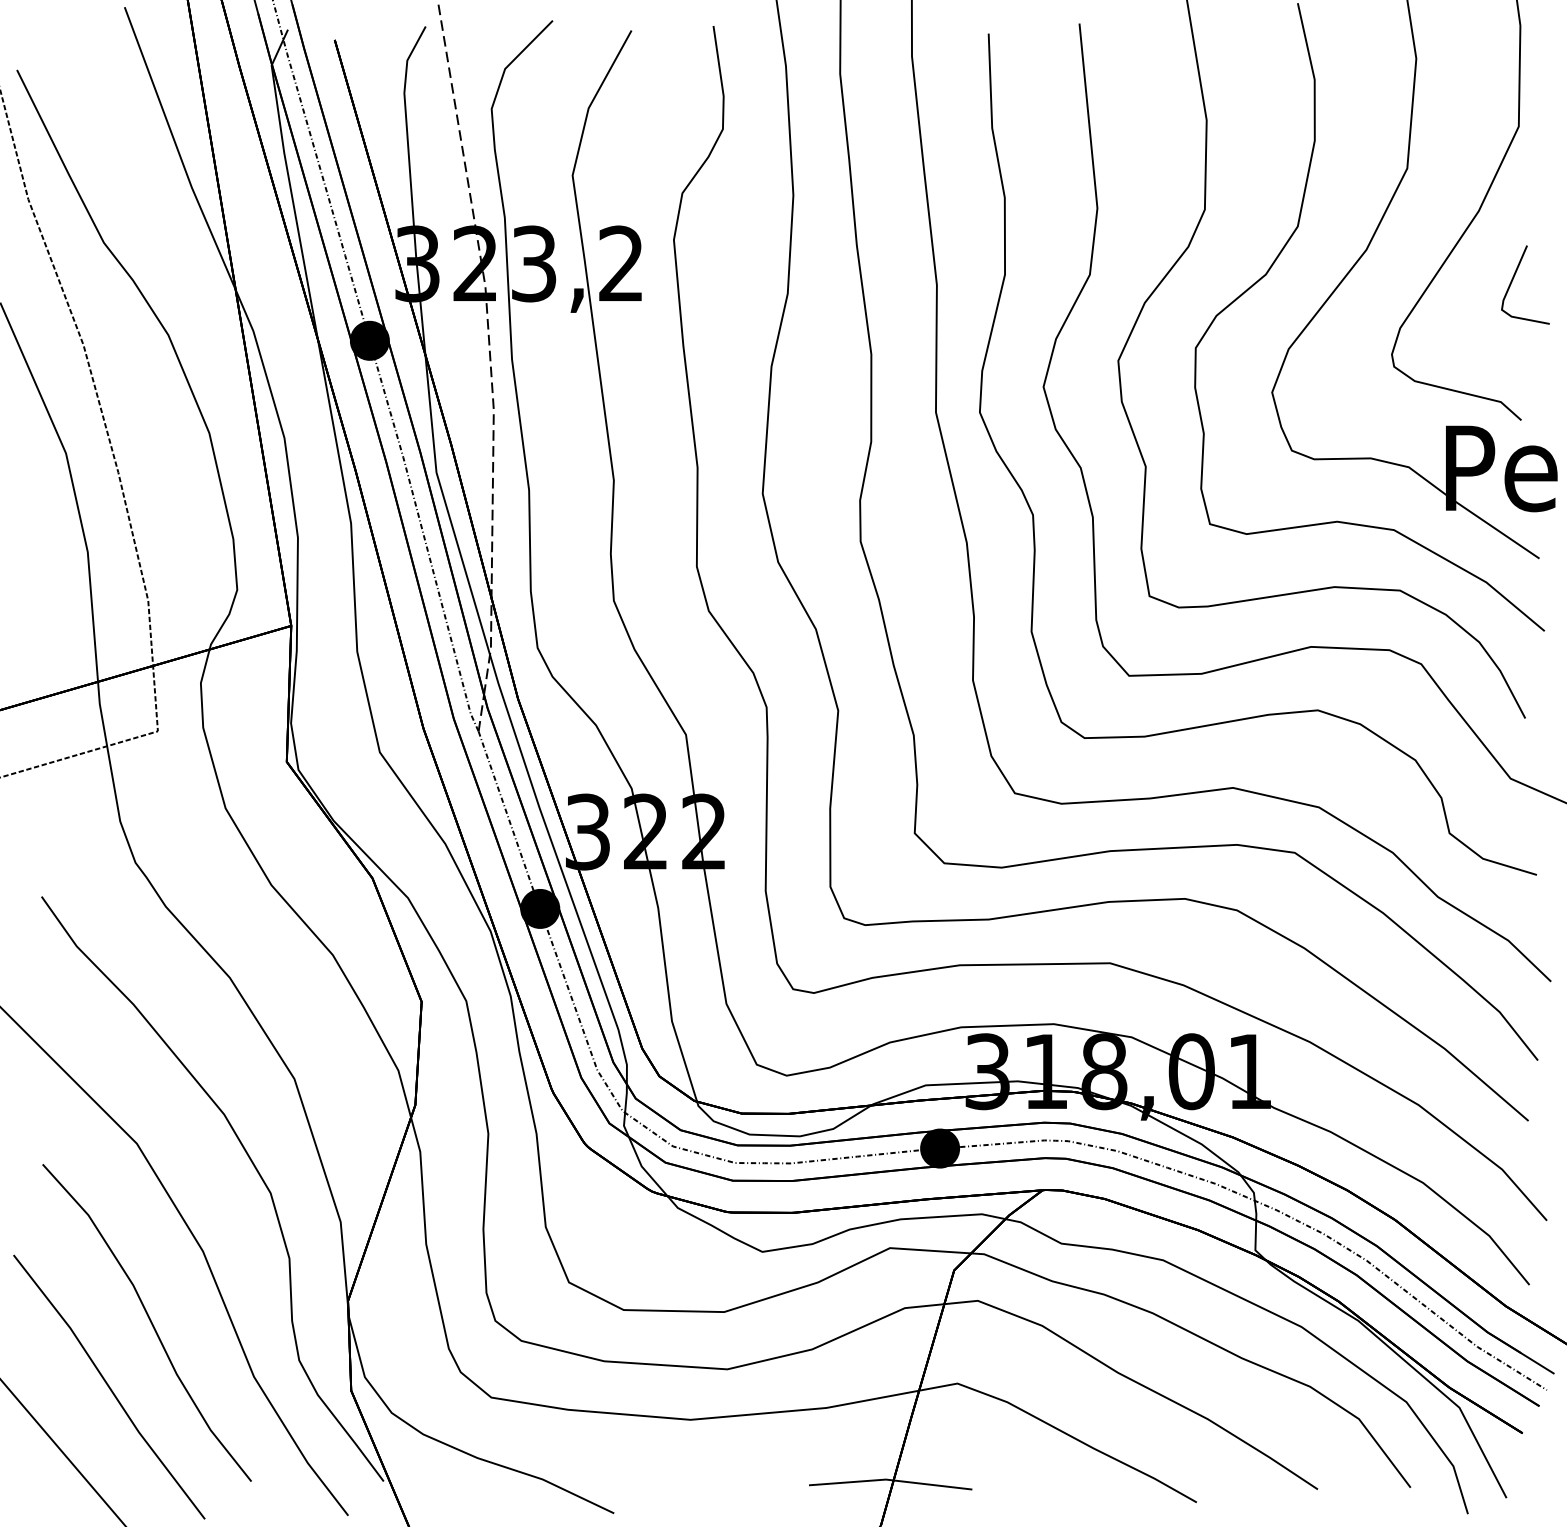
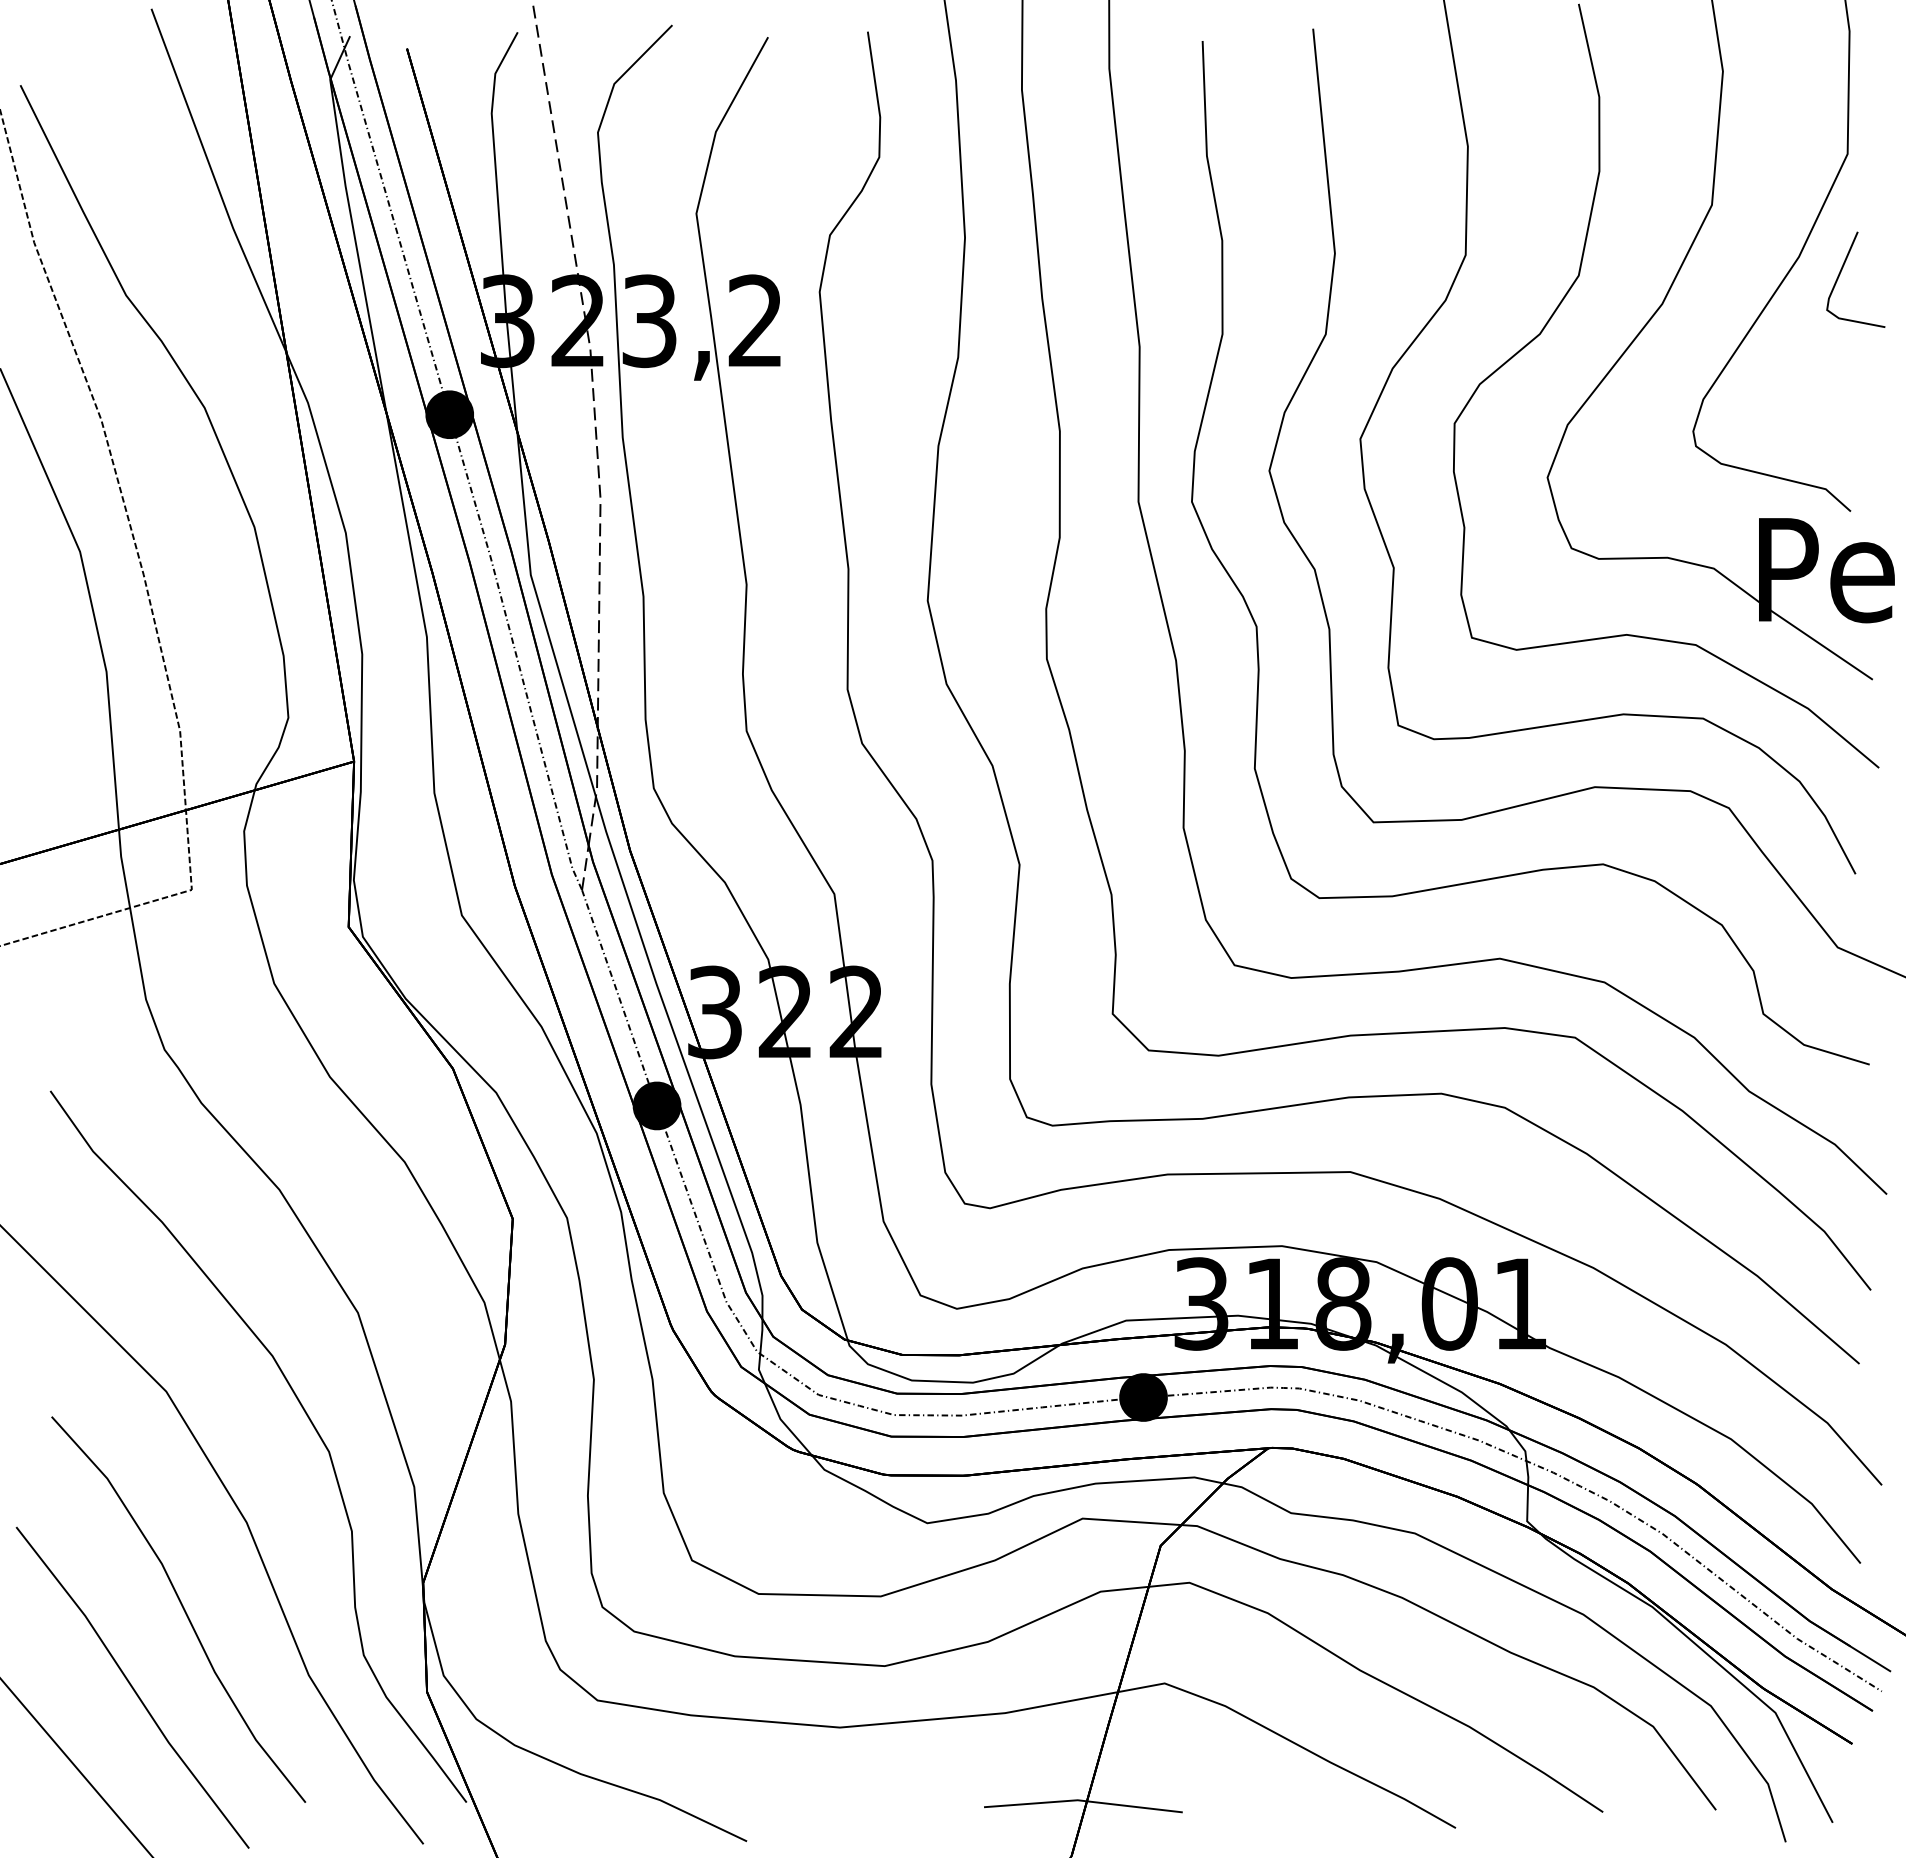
line: (1513, 278) -> (1841, 272), moved

